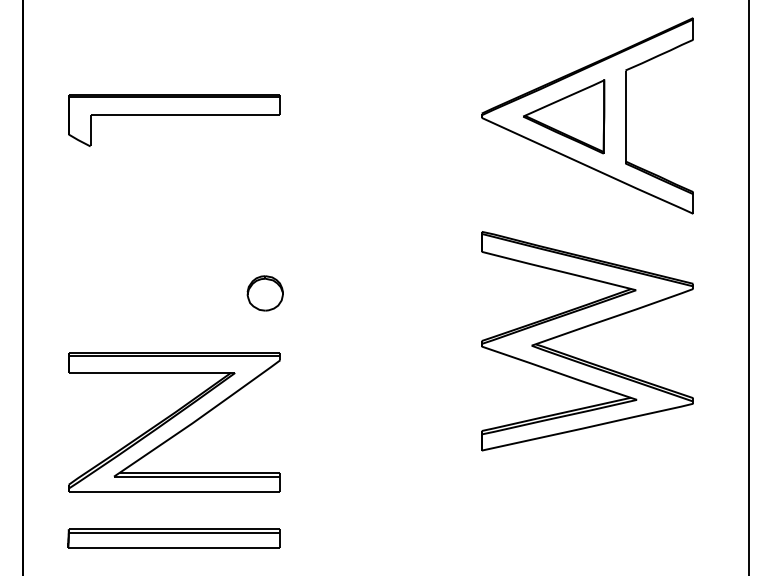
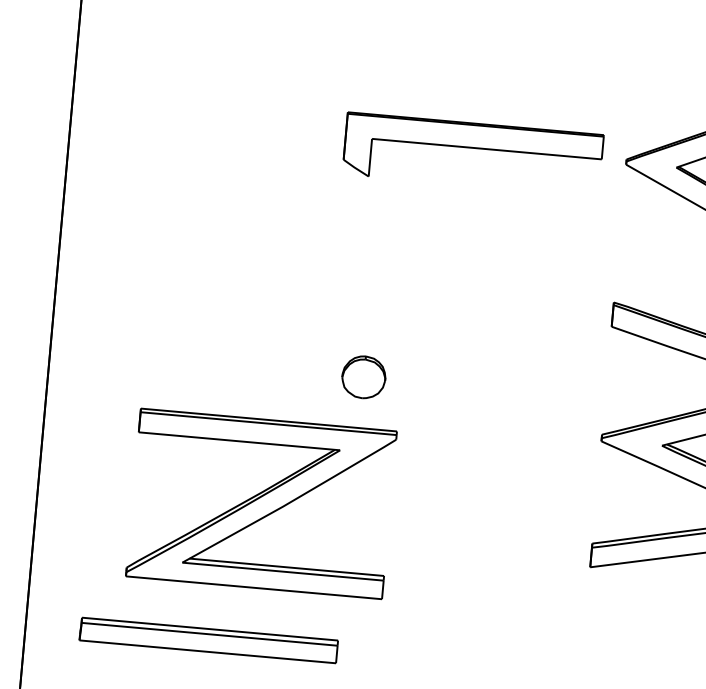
part: (174, 120) -> (473, 154), moved
part: (264, 293) -> (362, 377), moved
part: (174, 422) -> (261, 503), moved

